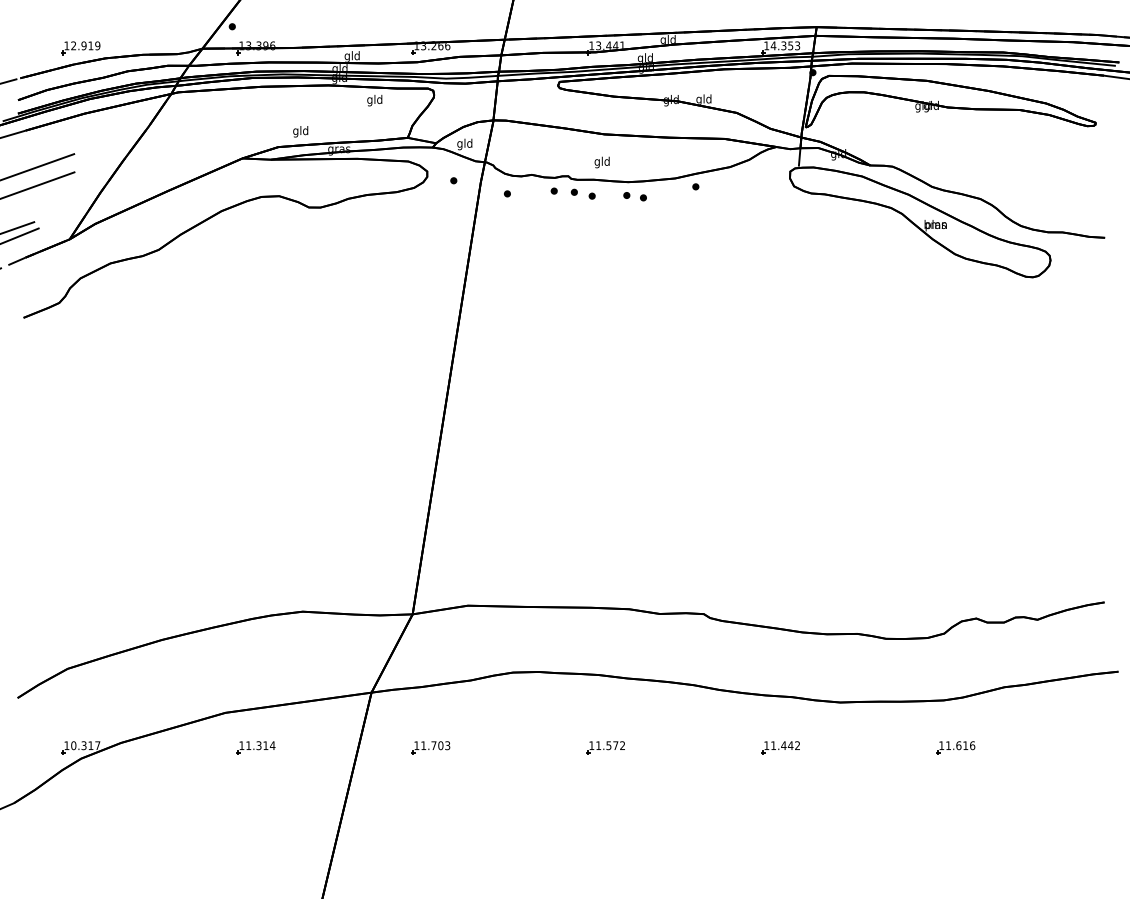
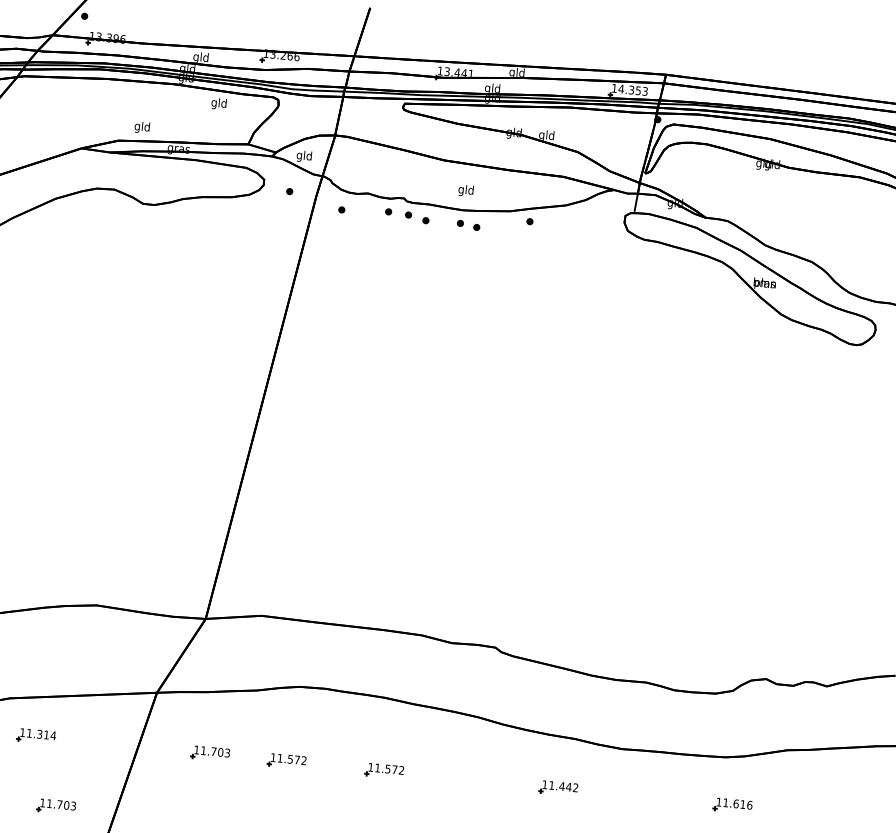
text: (601, 162) -> (465, 190), moved
part: (507, 747) -> (286, 760), added
part: (282, 815) -> (56, 806), added

